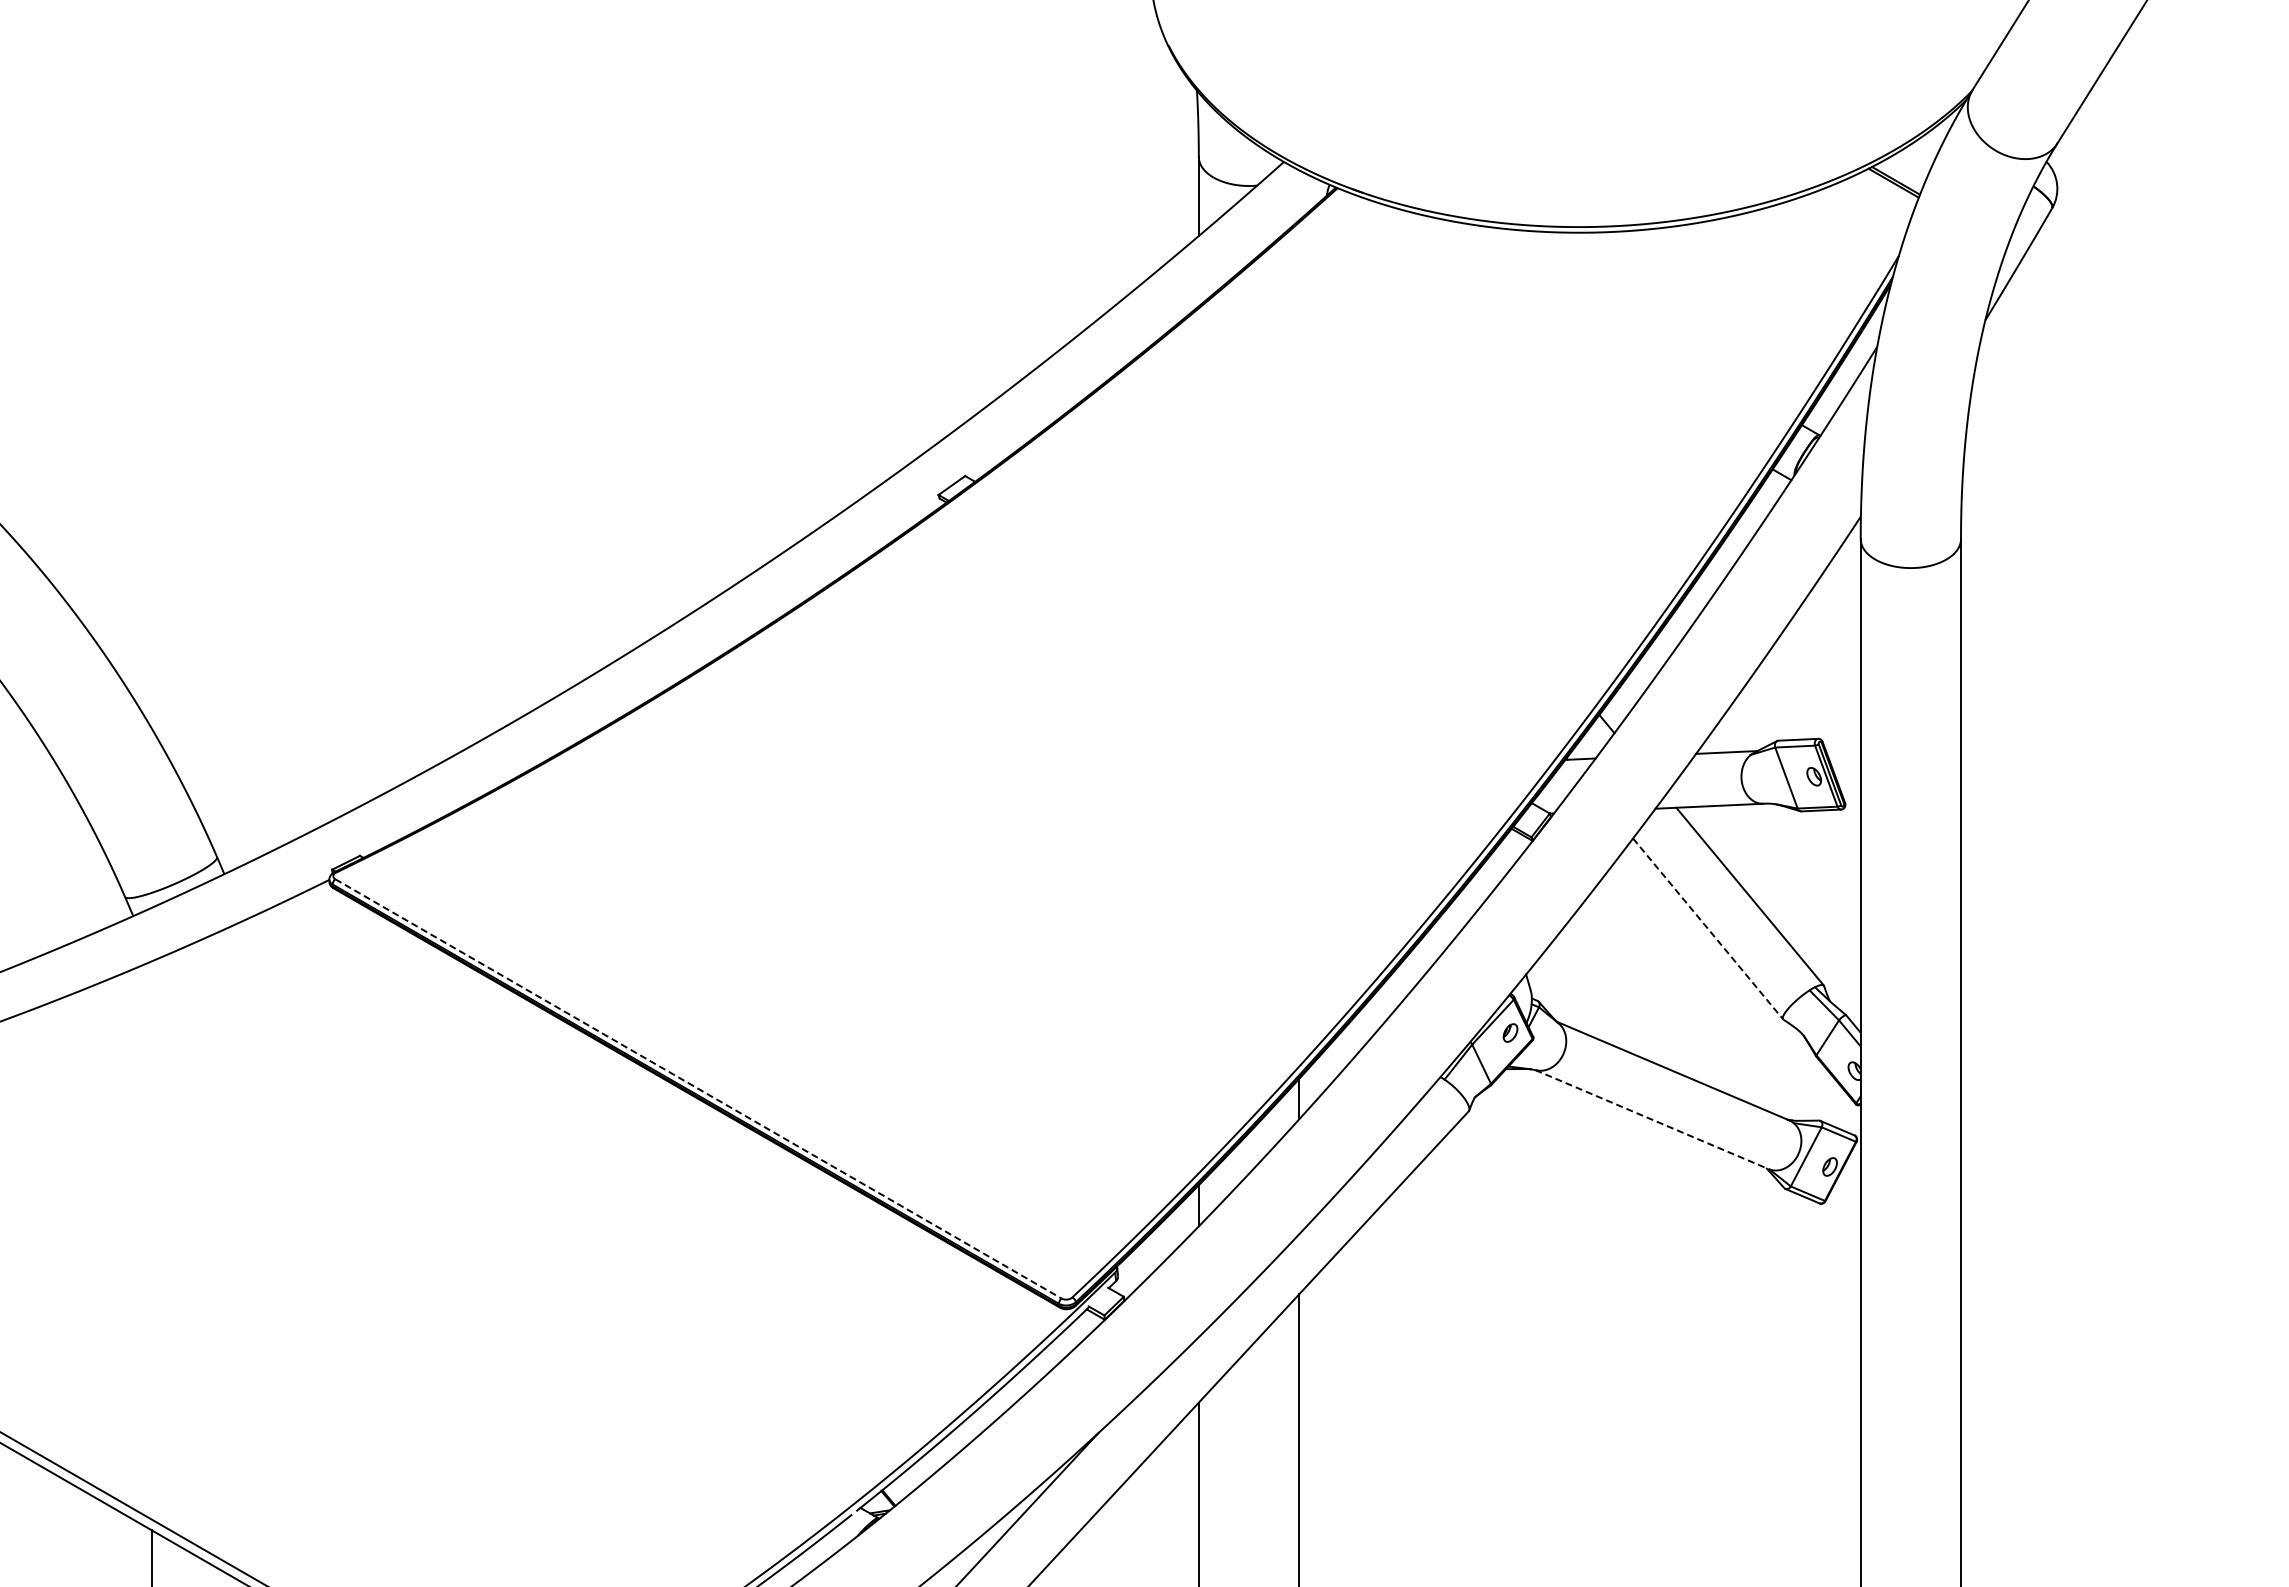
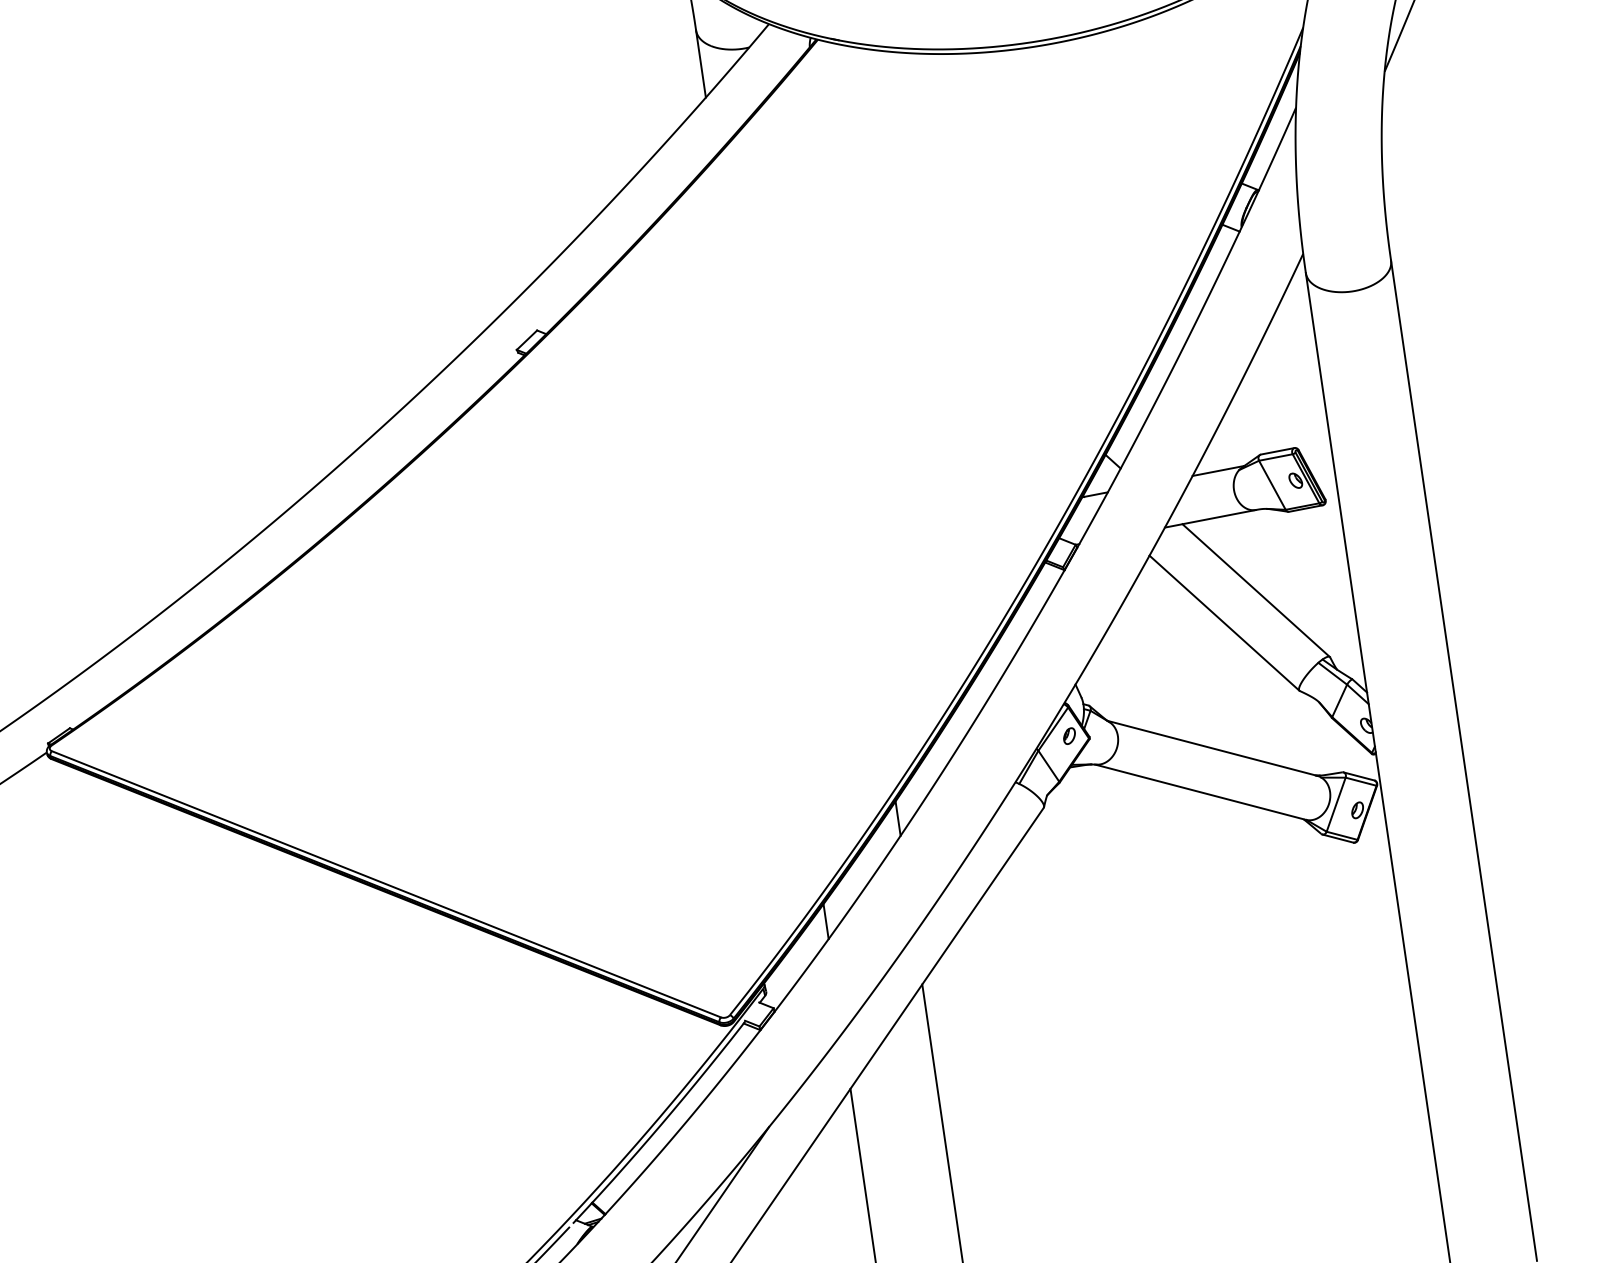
line: (1708, 928) -> (1224, 622), dashed -> solid
line: (698, 1089) -> (386, 884), dashed -> solid
line: (1651, 1119) -> (1200, 792), dashed -> solid

